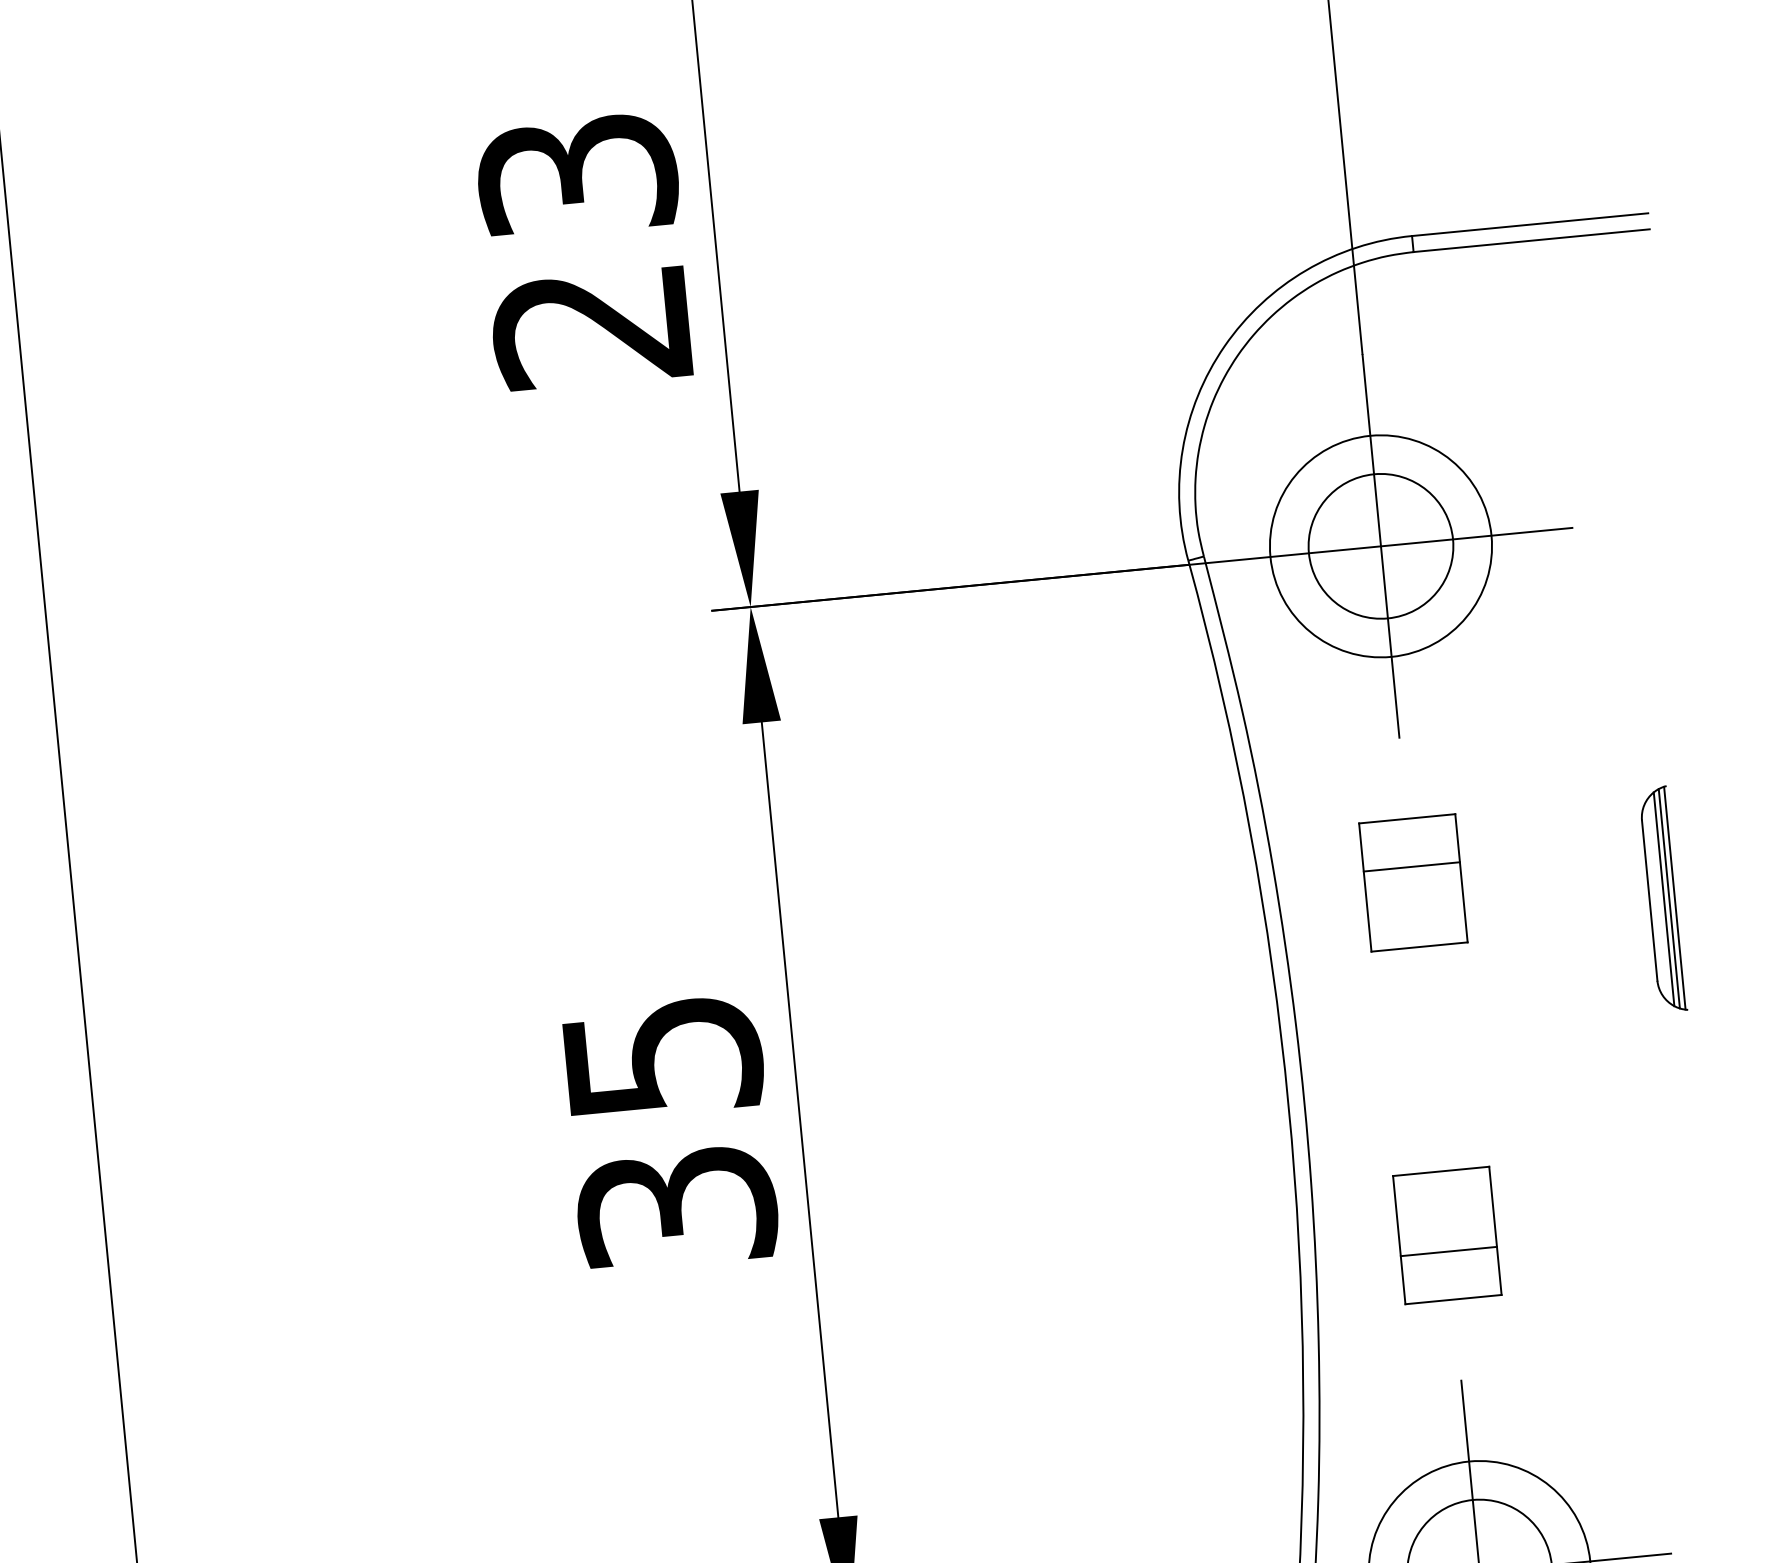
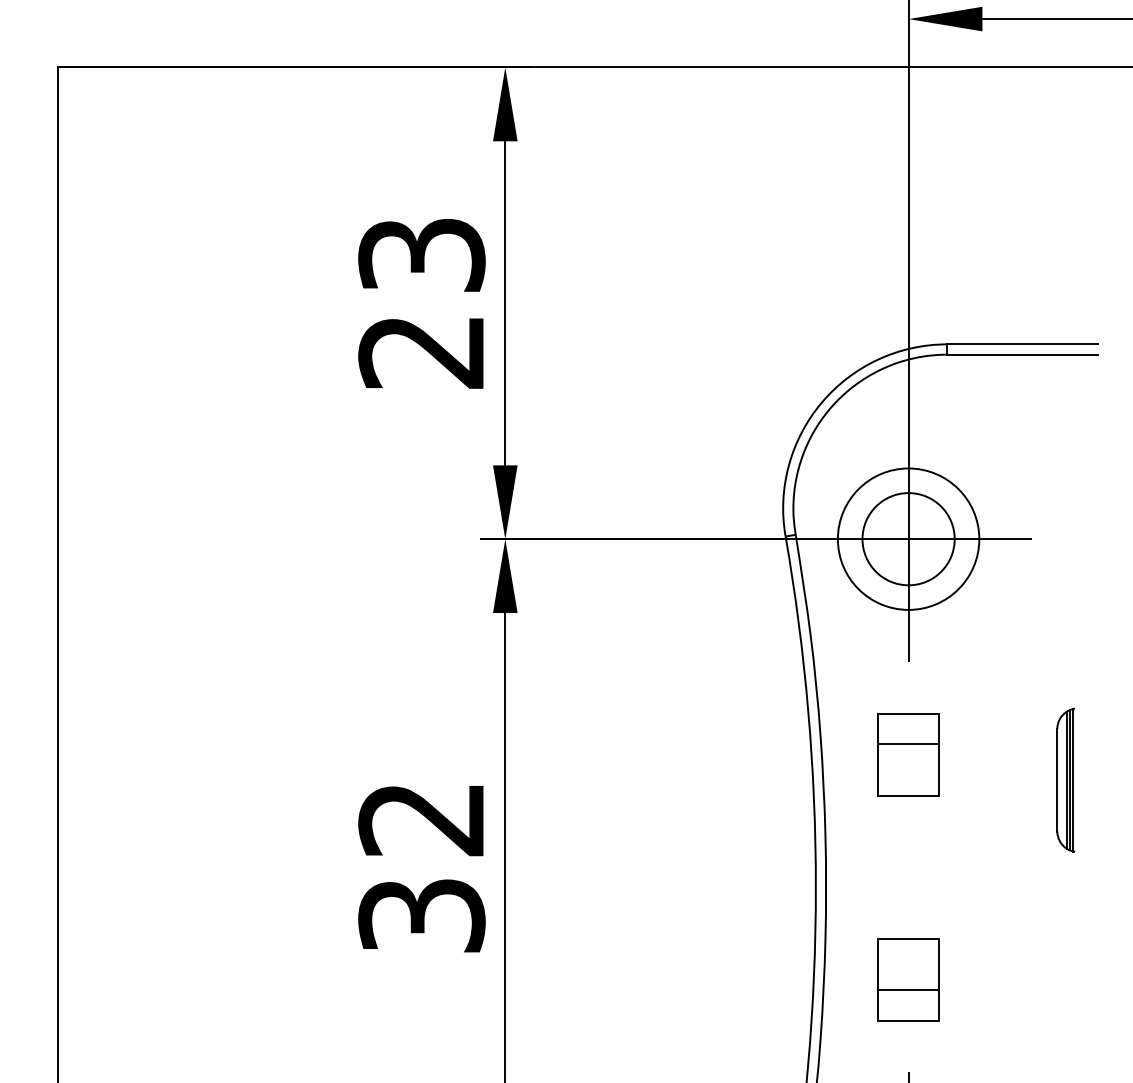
text: (662, 1059) -> (421, 820), 35 -> 32

